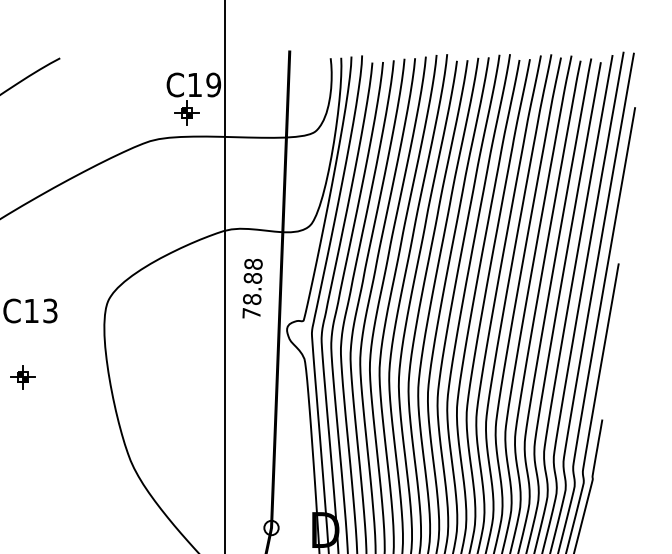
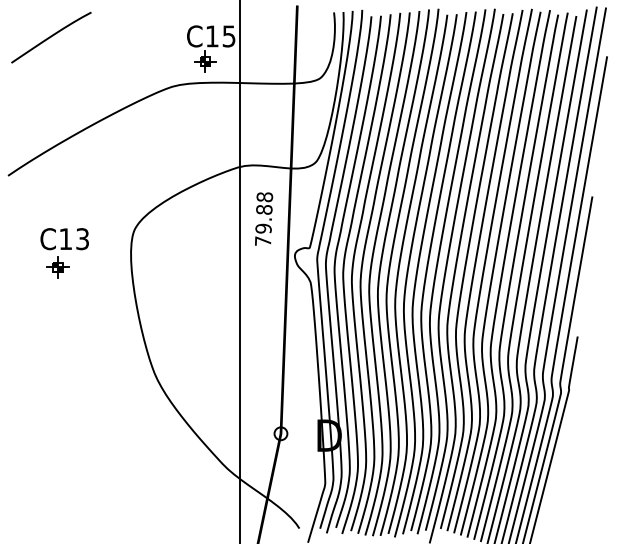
text: (213, 85) -> (228, 36), C19 -> C15
text: (252, 299) -> (263, 228), 78.88 -> 79.88
part: (22, 377) -> (57, 267), moved

